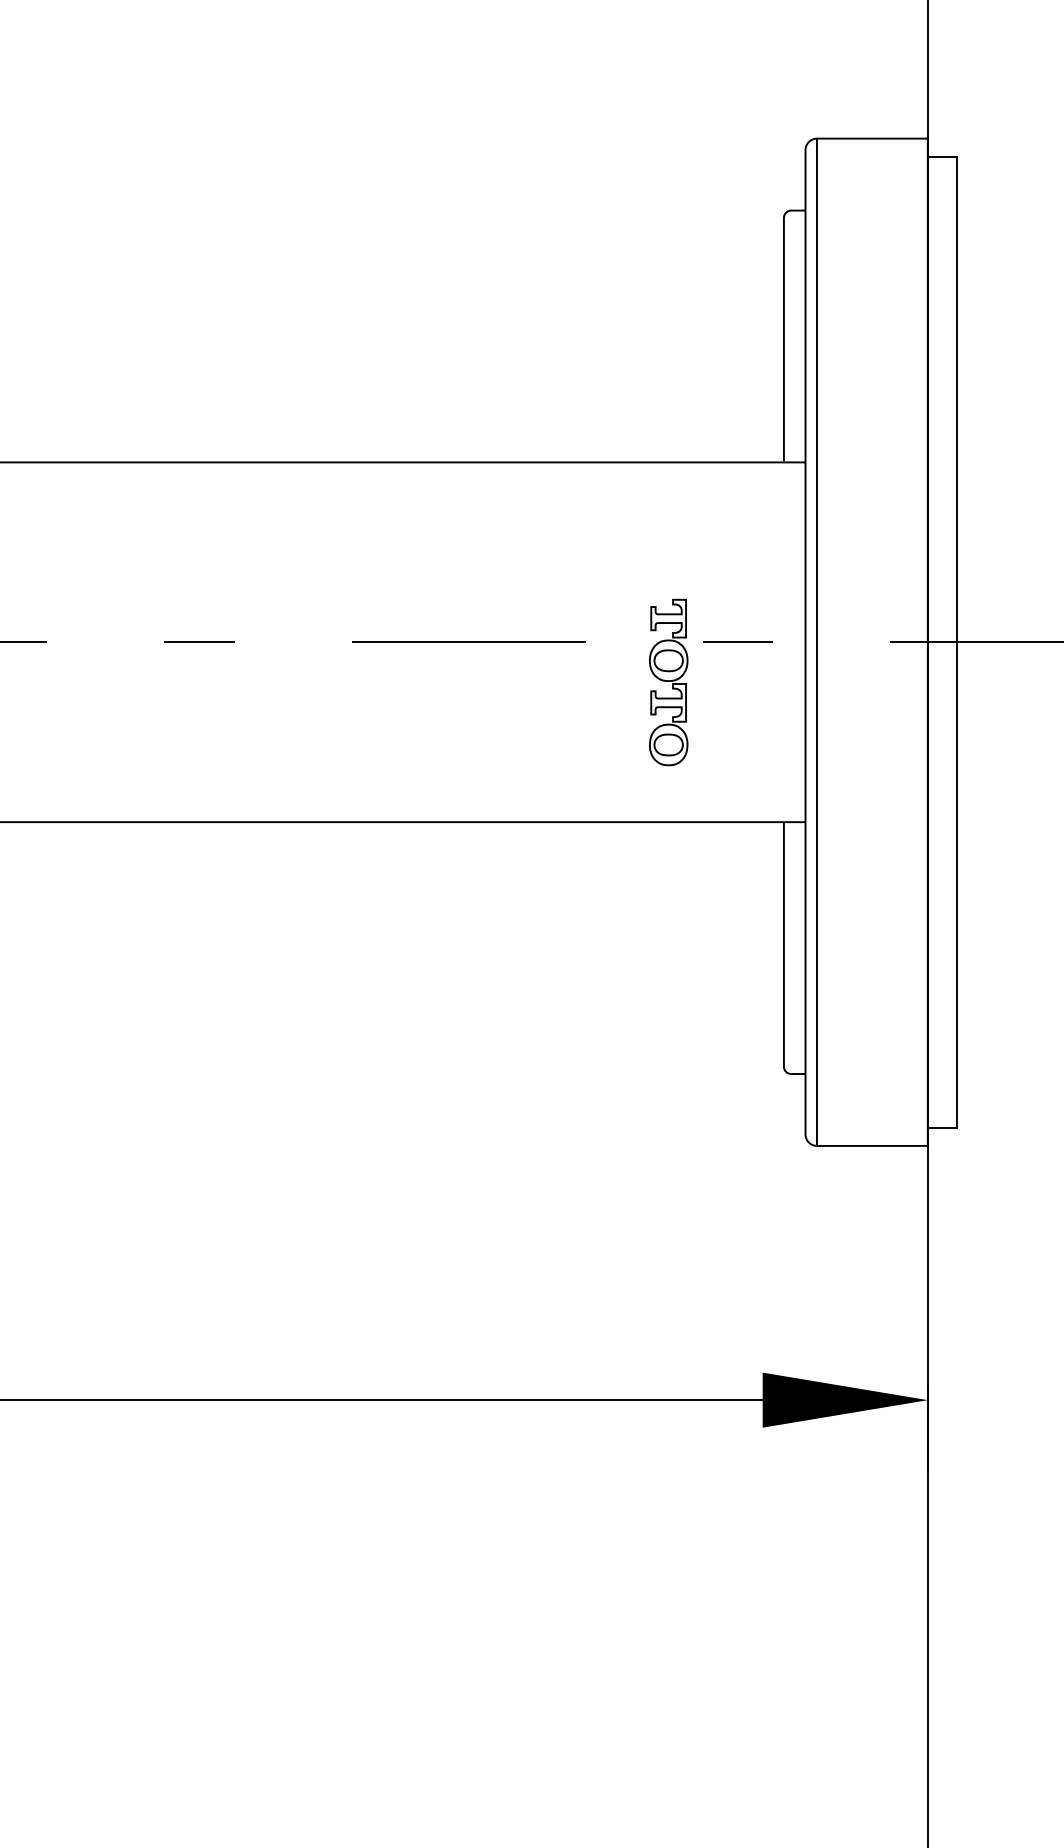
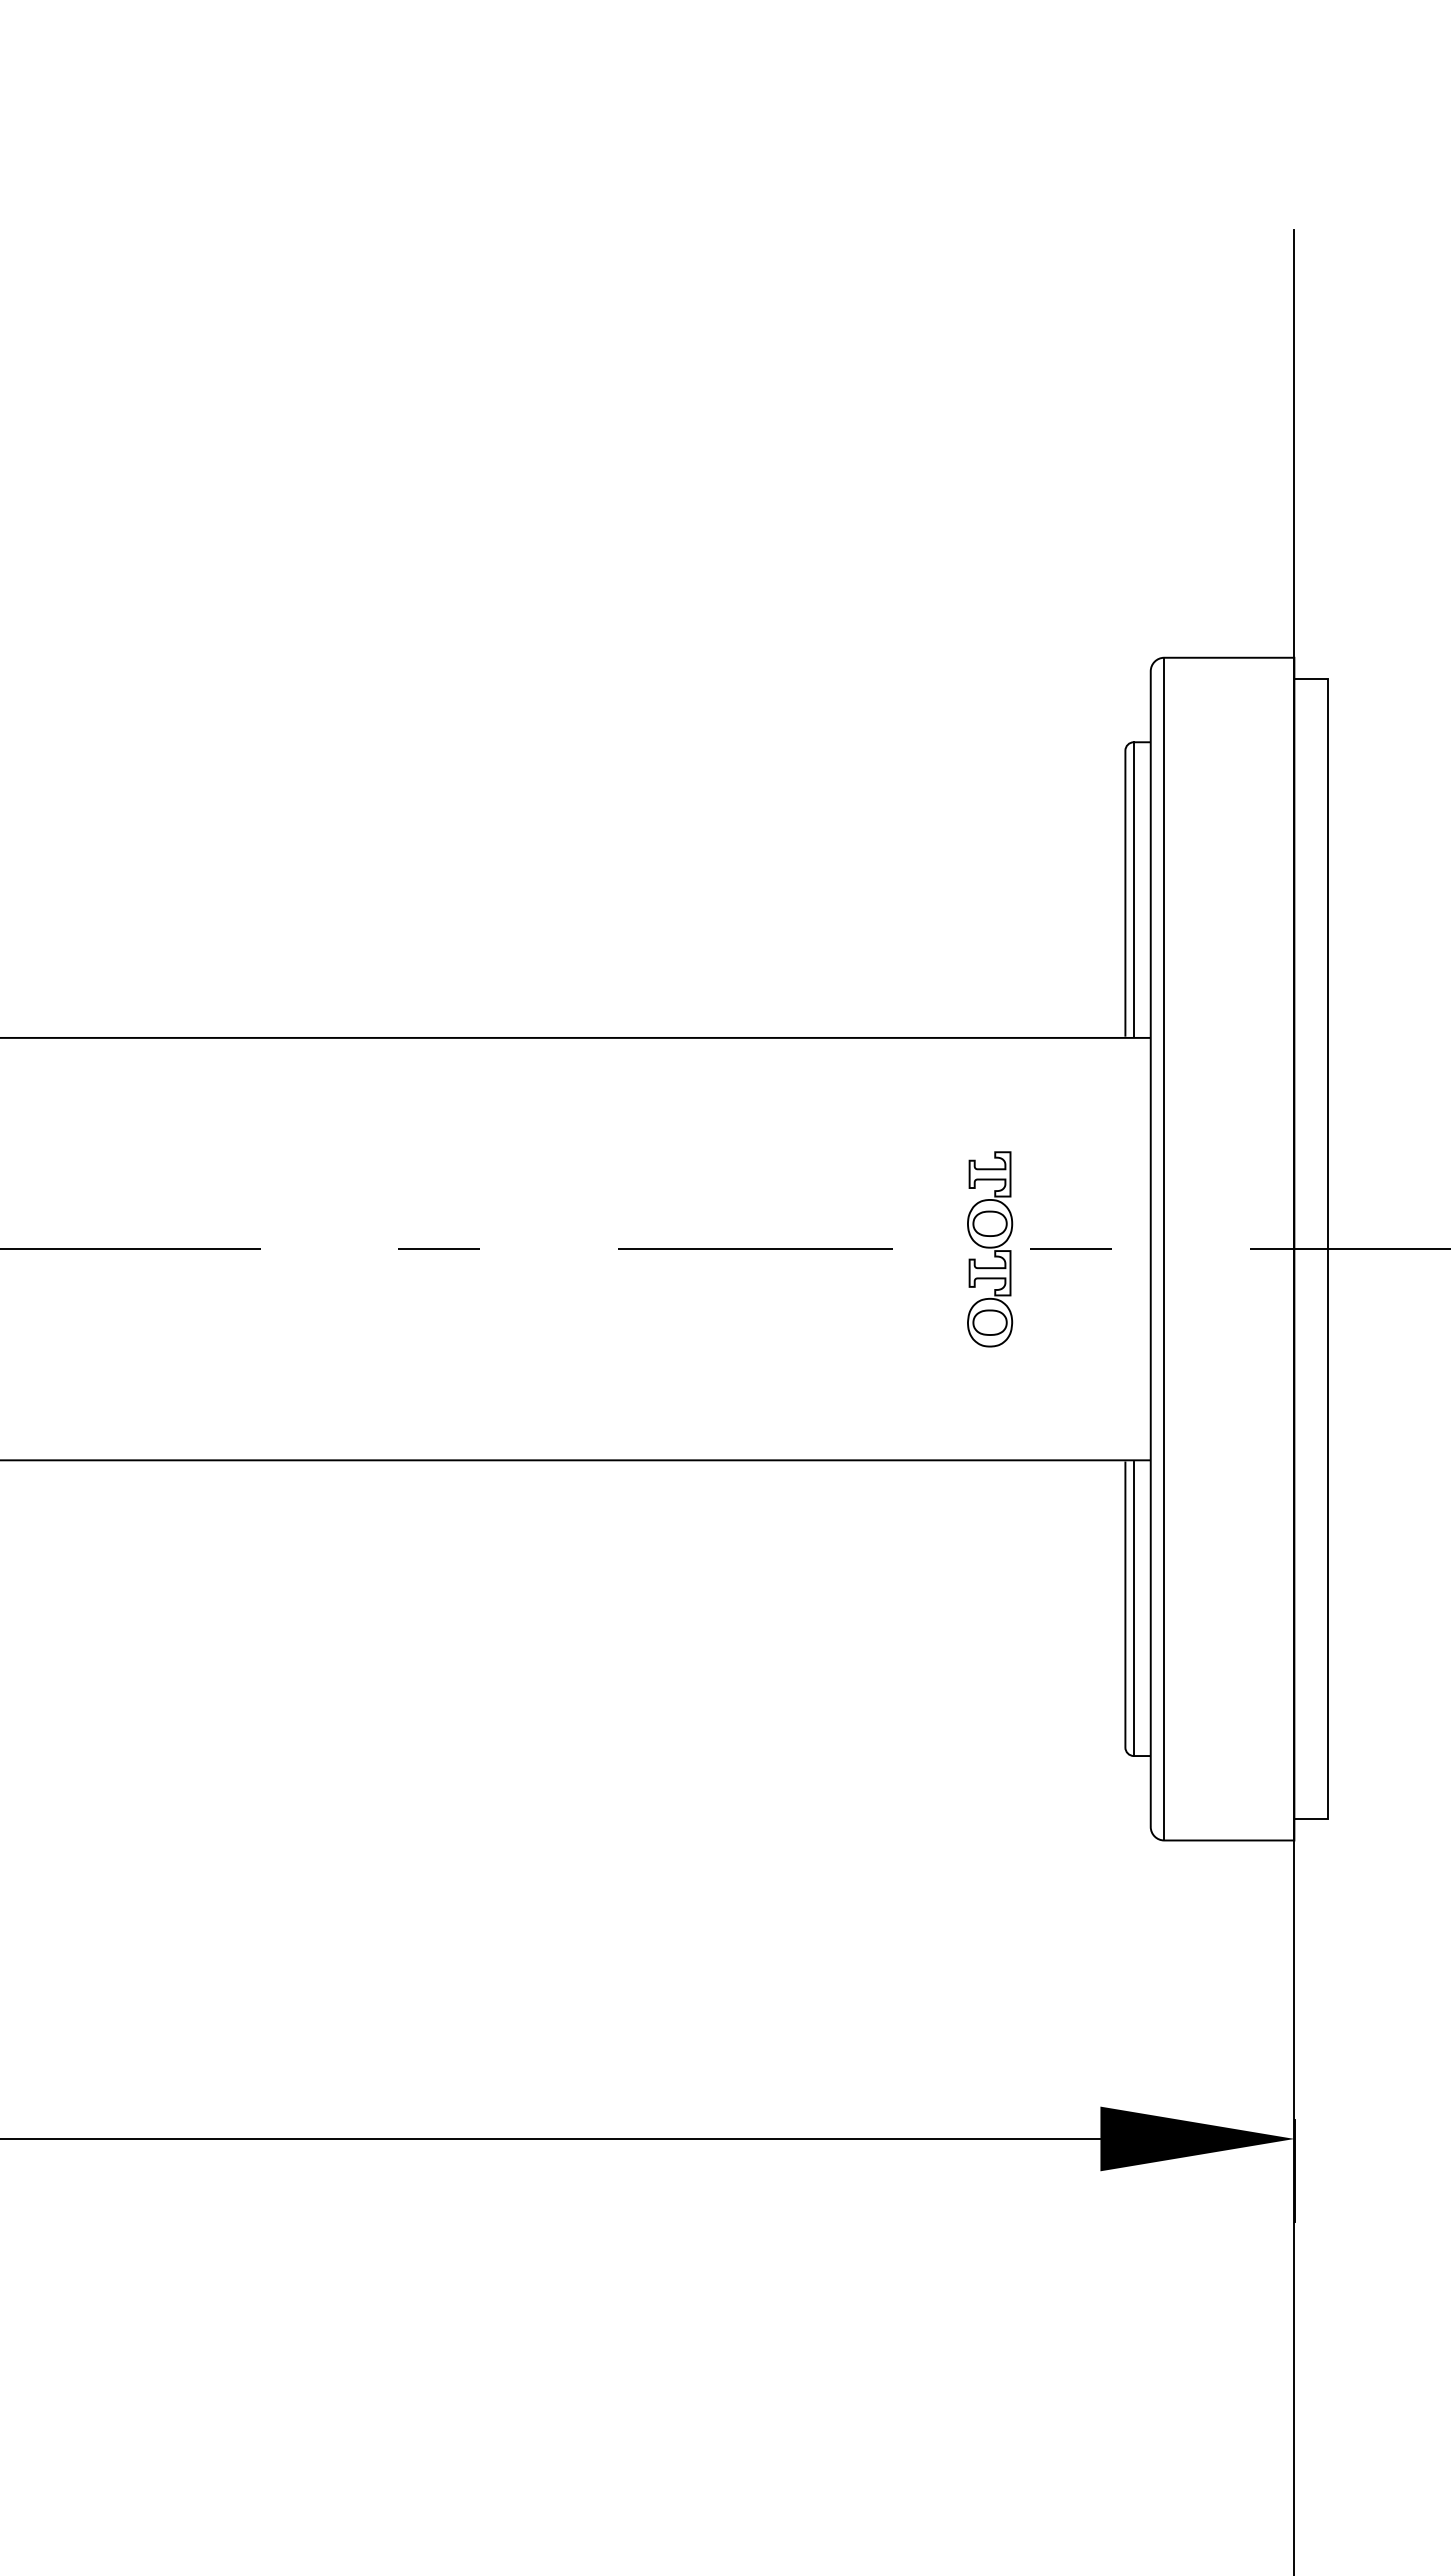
line: (790, 335) -> (1133, 889), added
part: (669, 682) -> (990, 1249), moved
line: (790, 948) -> (1133, 1608), added

